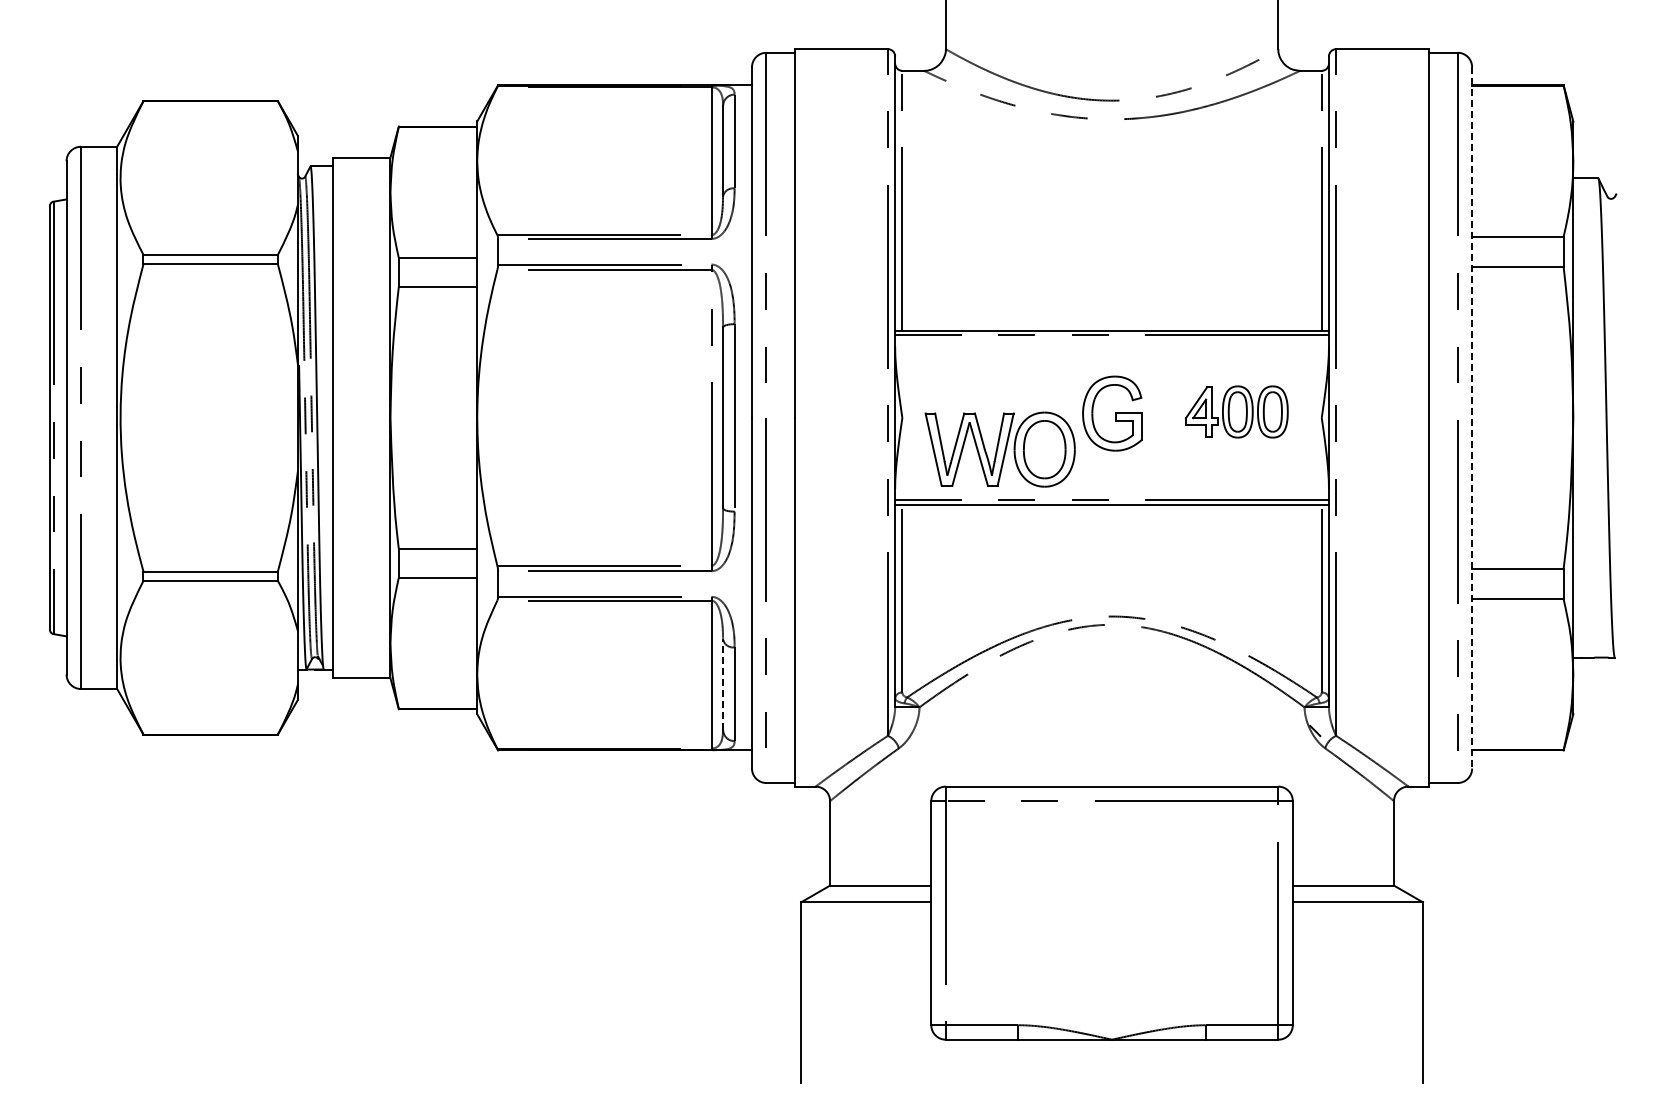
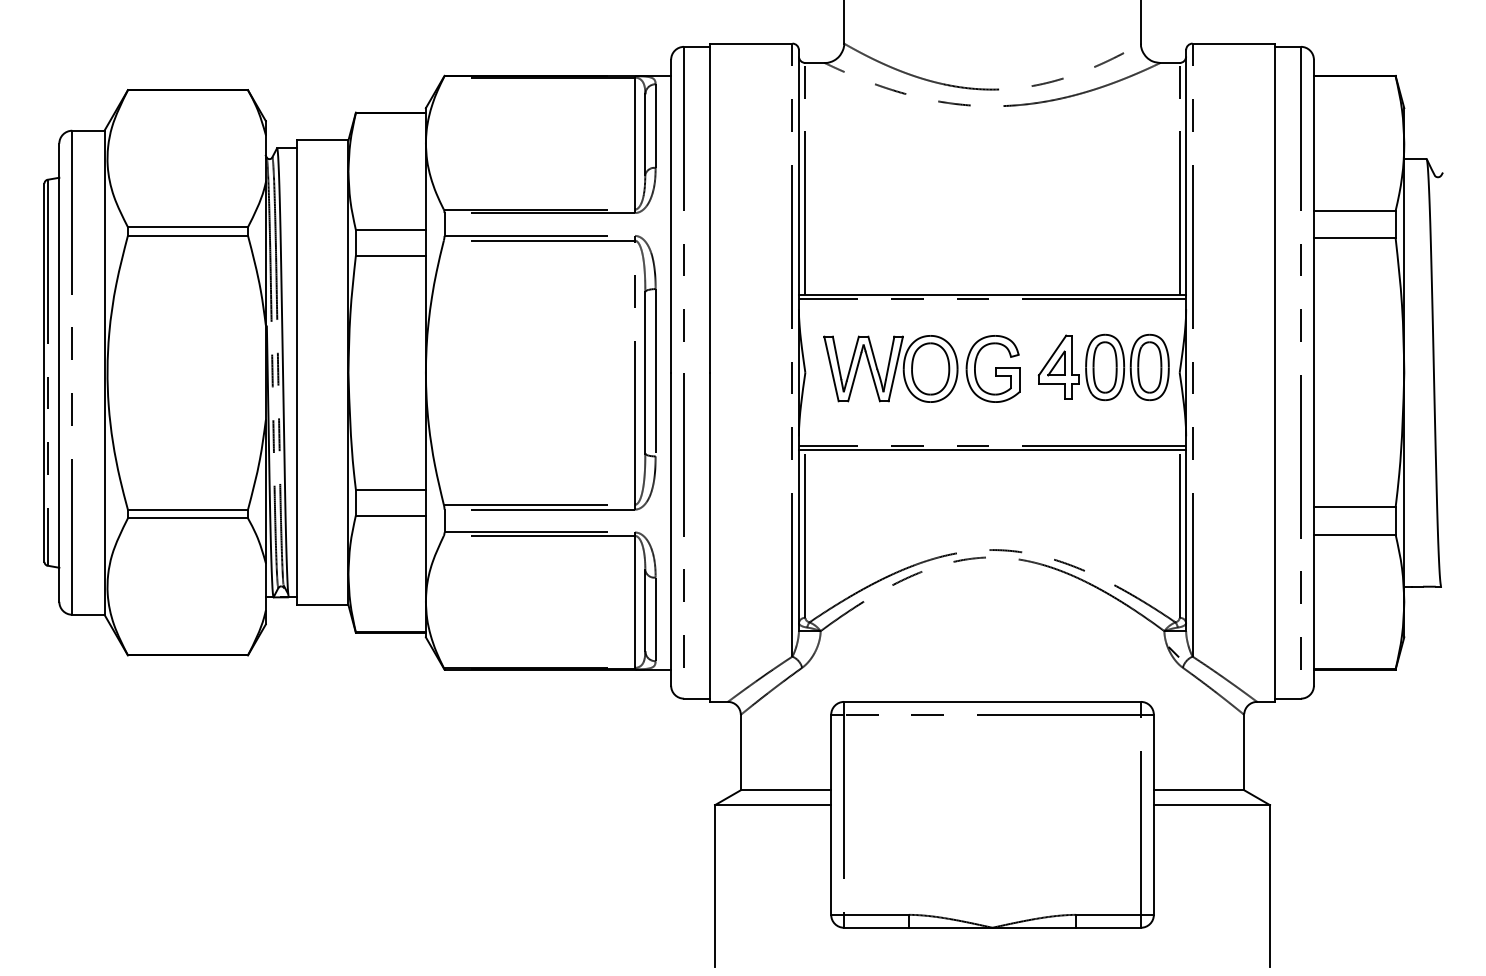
part: (1236, 411) -> (1103, 367), size x1.43
line: (1472, 417) -> (1314, 372), dashed -> solid
part: (999, 449) -> (890, 368), moved
line: (723, 684) -> (645, 610), dashed -> solid

